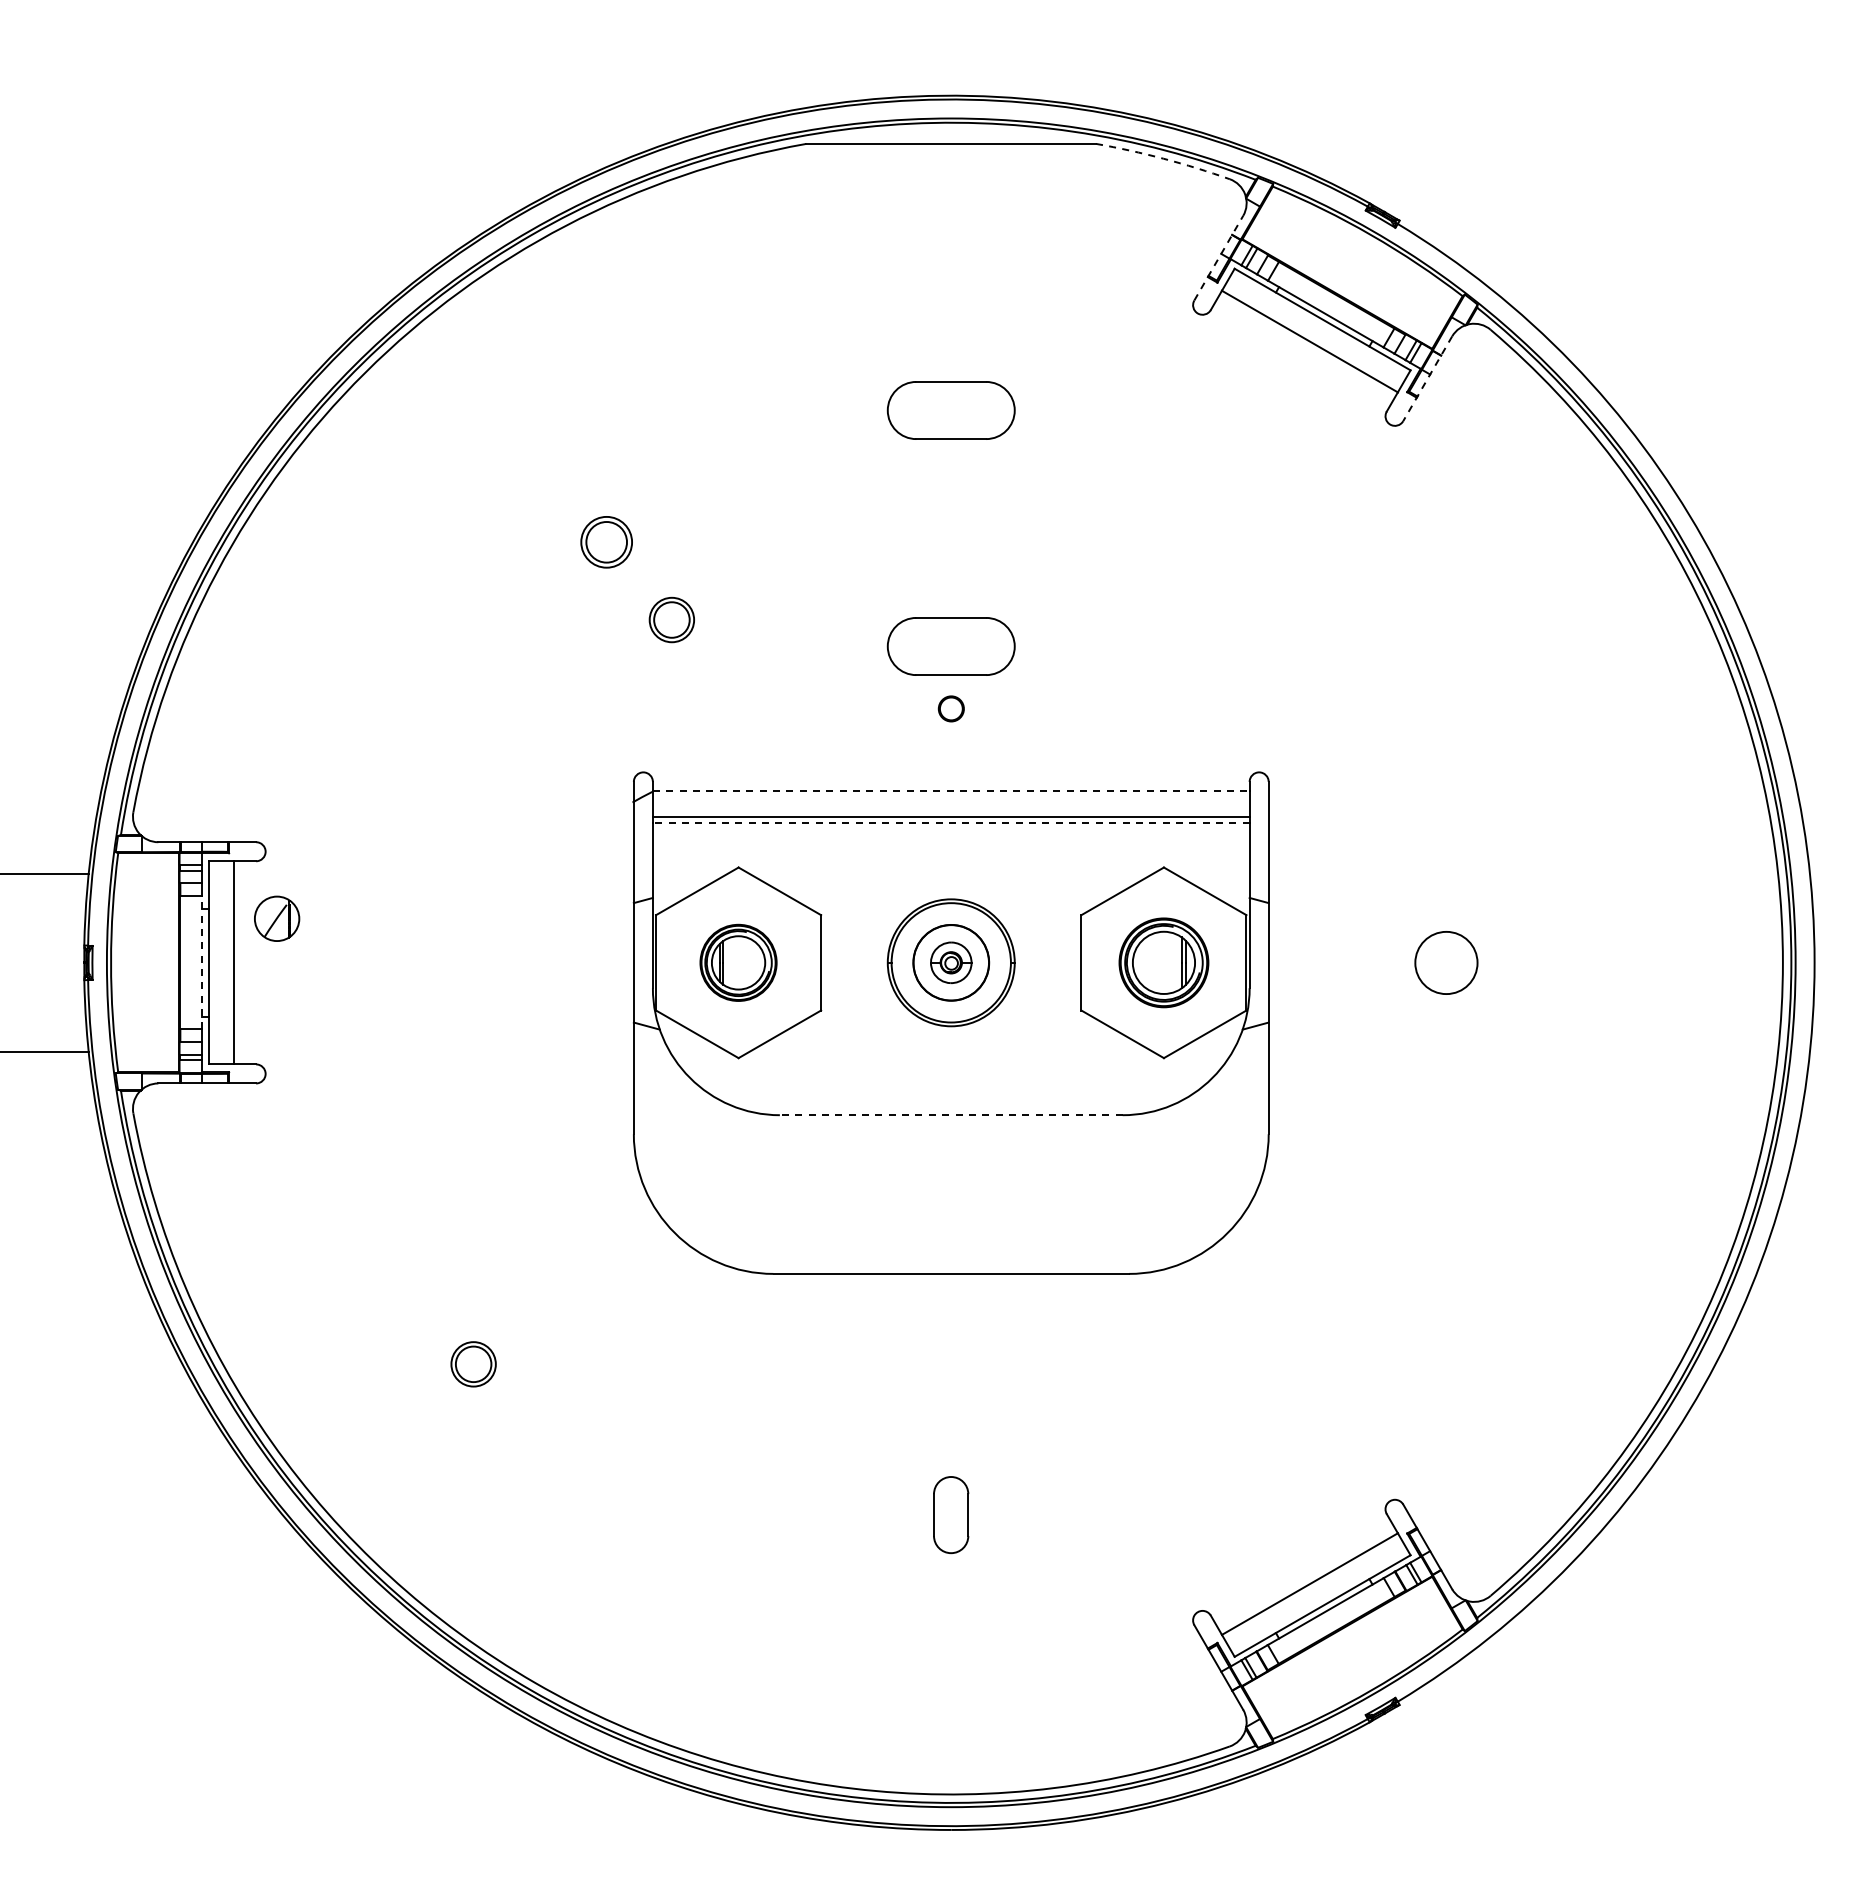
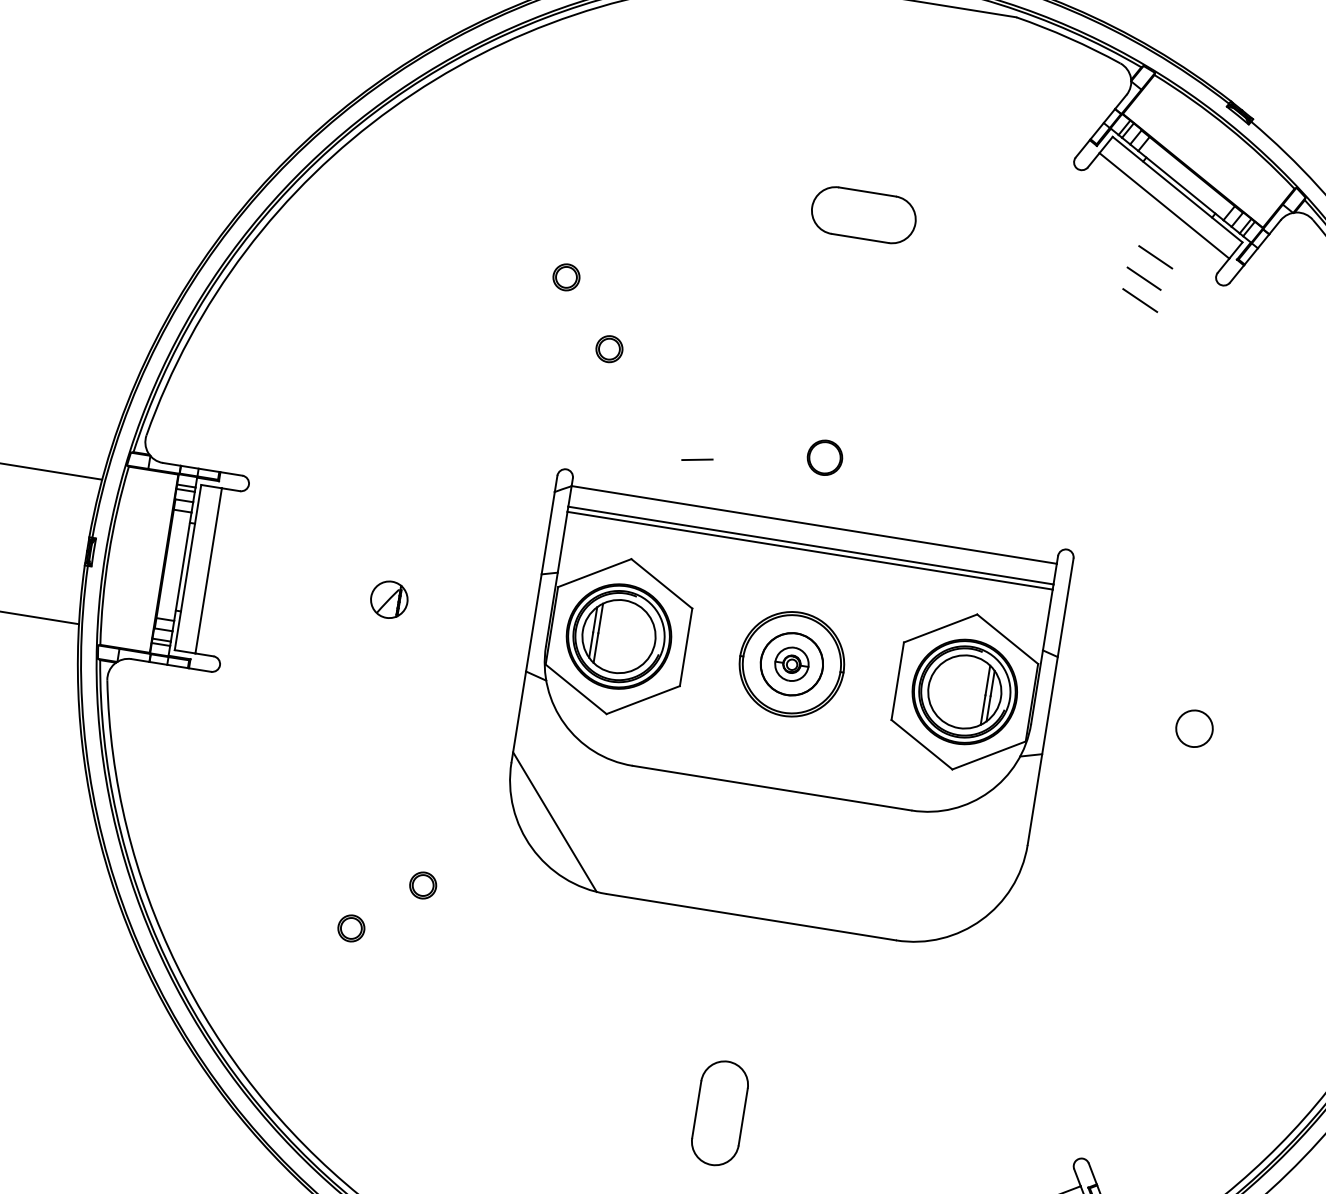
arc: (1163, 158) -> (1069, 37), dashed -> solid
line: (1218, 258) -> (1100, 126), dashed -> solid
line: (1427, 378) -> (1255, 251), dashed -> solid
line: (1309, 404) -> (1155, 256), added
line: (1299, 432) -> (1144, 278), added
line: (1298, 459) -> (1139, 300), added
part: (606, 541) -> (566, 276), size x0.62
part: (671, 619) -> (609, 348), size x0.71
part: (950, 646) -> (832, 406), removed
part: (951, 708) -> (825, 457), size x1.67
line: (798, 735) -> (697, 459), added
line: (951, 791) -> (814, 525), dashed -> solid
line: (950, 823) -> (809, 550), dashed -> solid
part: (277, 918) -> (389, 599), moved
line: (202, 962) -> (183, 566), dashed -> solid
part: (738, 962) -> (618, 636), size x1.67
part: (1163, 962) -> (964, 691), size x1.43
circle: (1446, 962) -> (1194, 728), size x0.71
line: (950, 1115) -> (771, 788), dashed -> solid
line: (696, 1197) -> (554, 821), added
part: (551, 1298) -> (423, 885), added
part: (473, 1363) -> (351, 927), size x0.71
part: (950, 1514) -> (719, 1112), size x1.67

